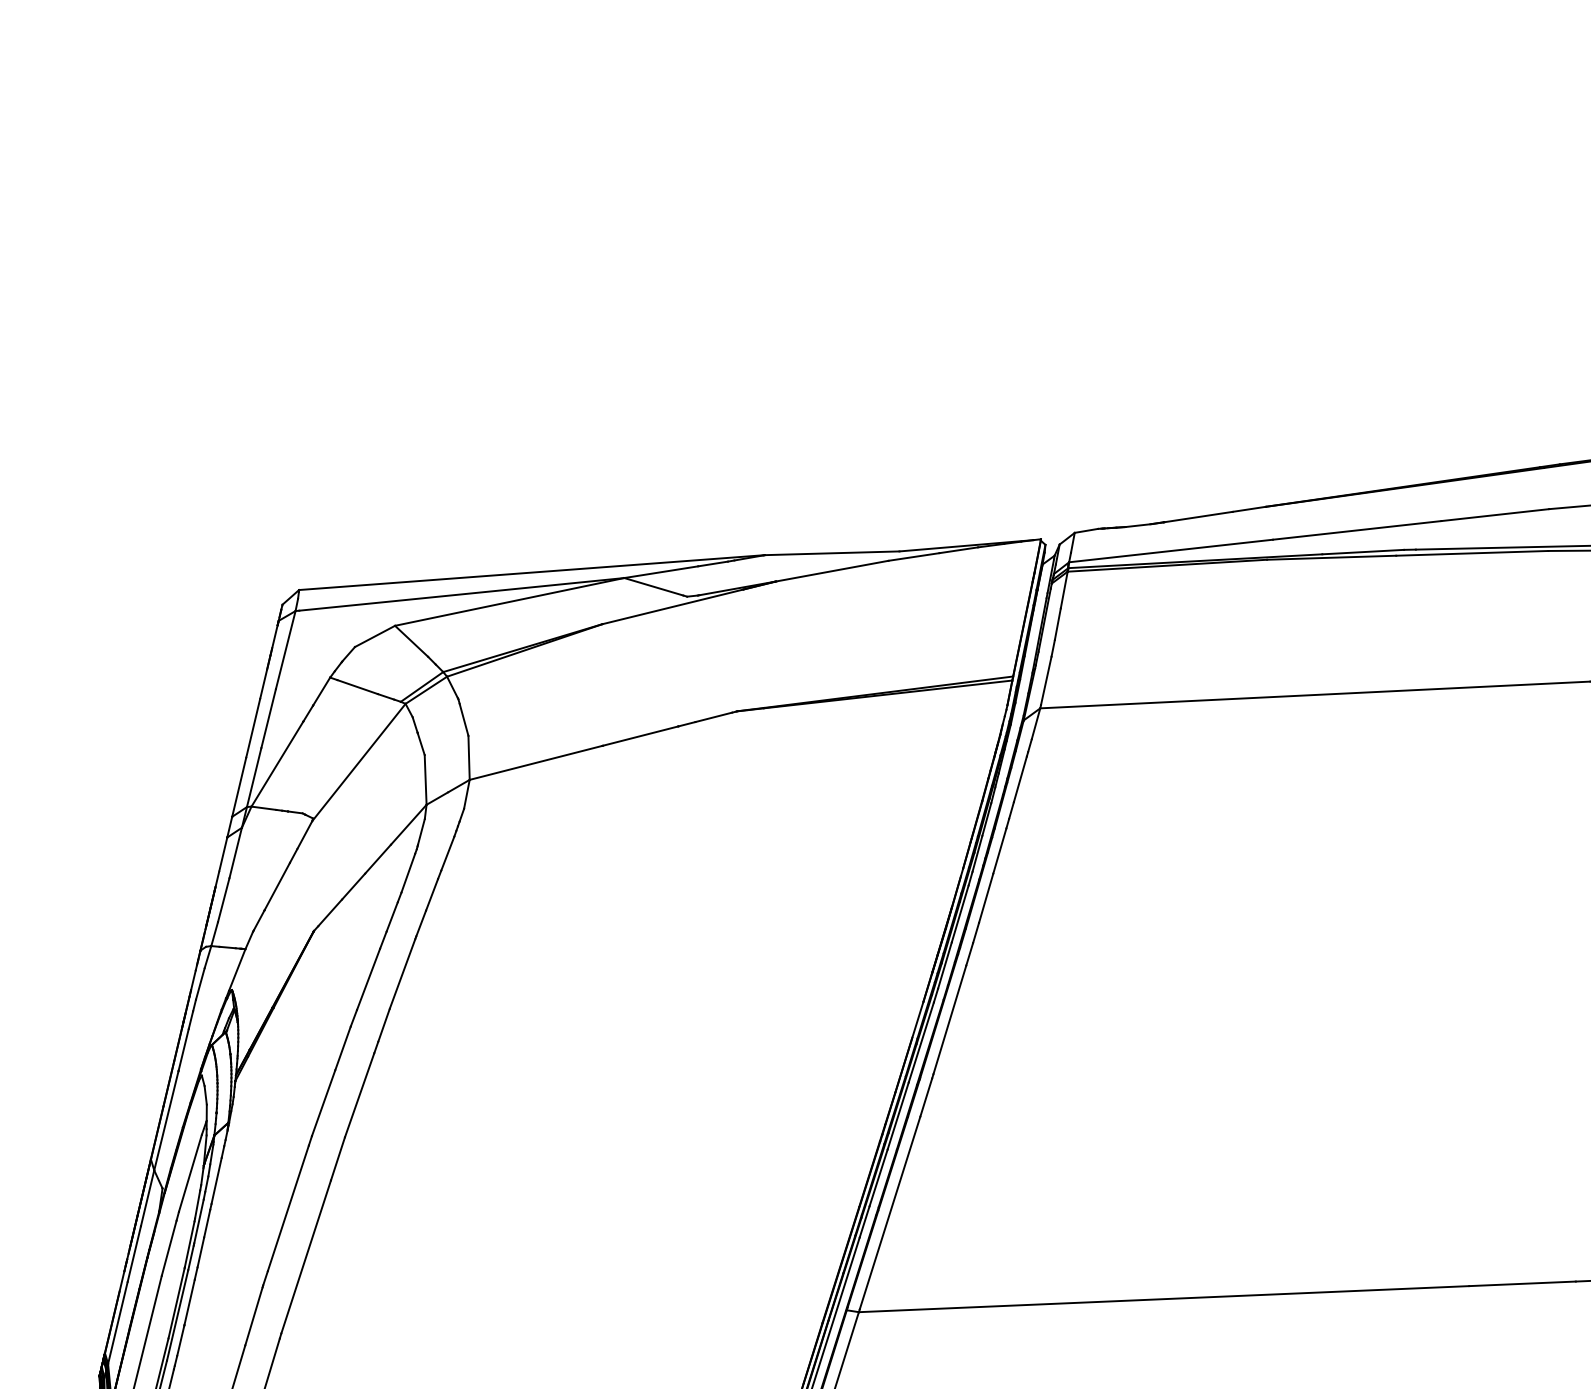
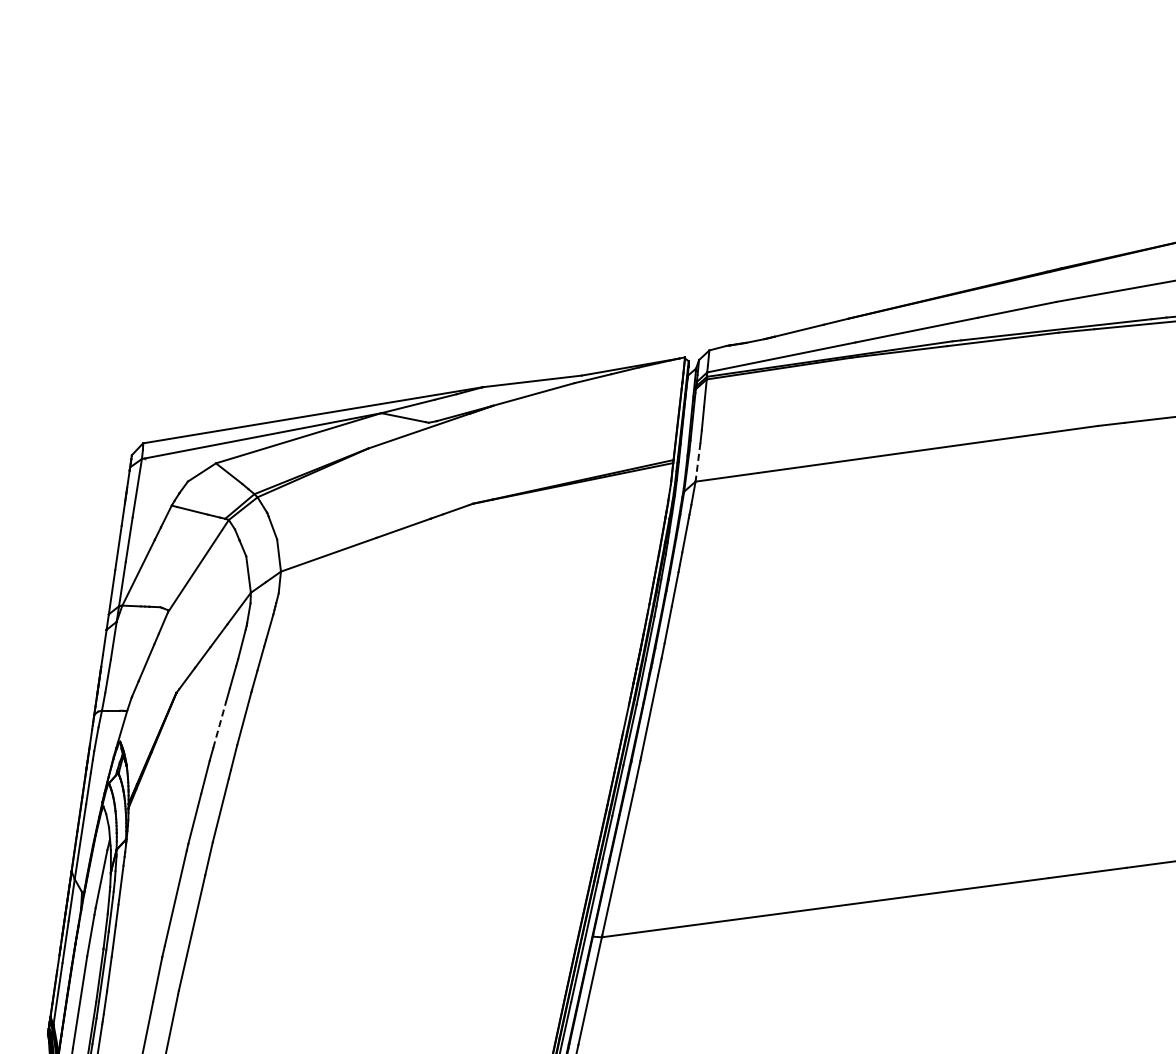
line: (1046, 681) -> (698, 461), solid -> dashed
line: (368, 978) -> (219, 724), solid -> dashed

